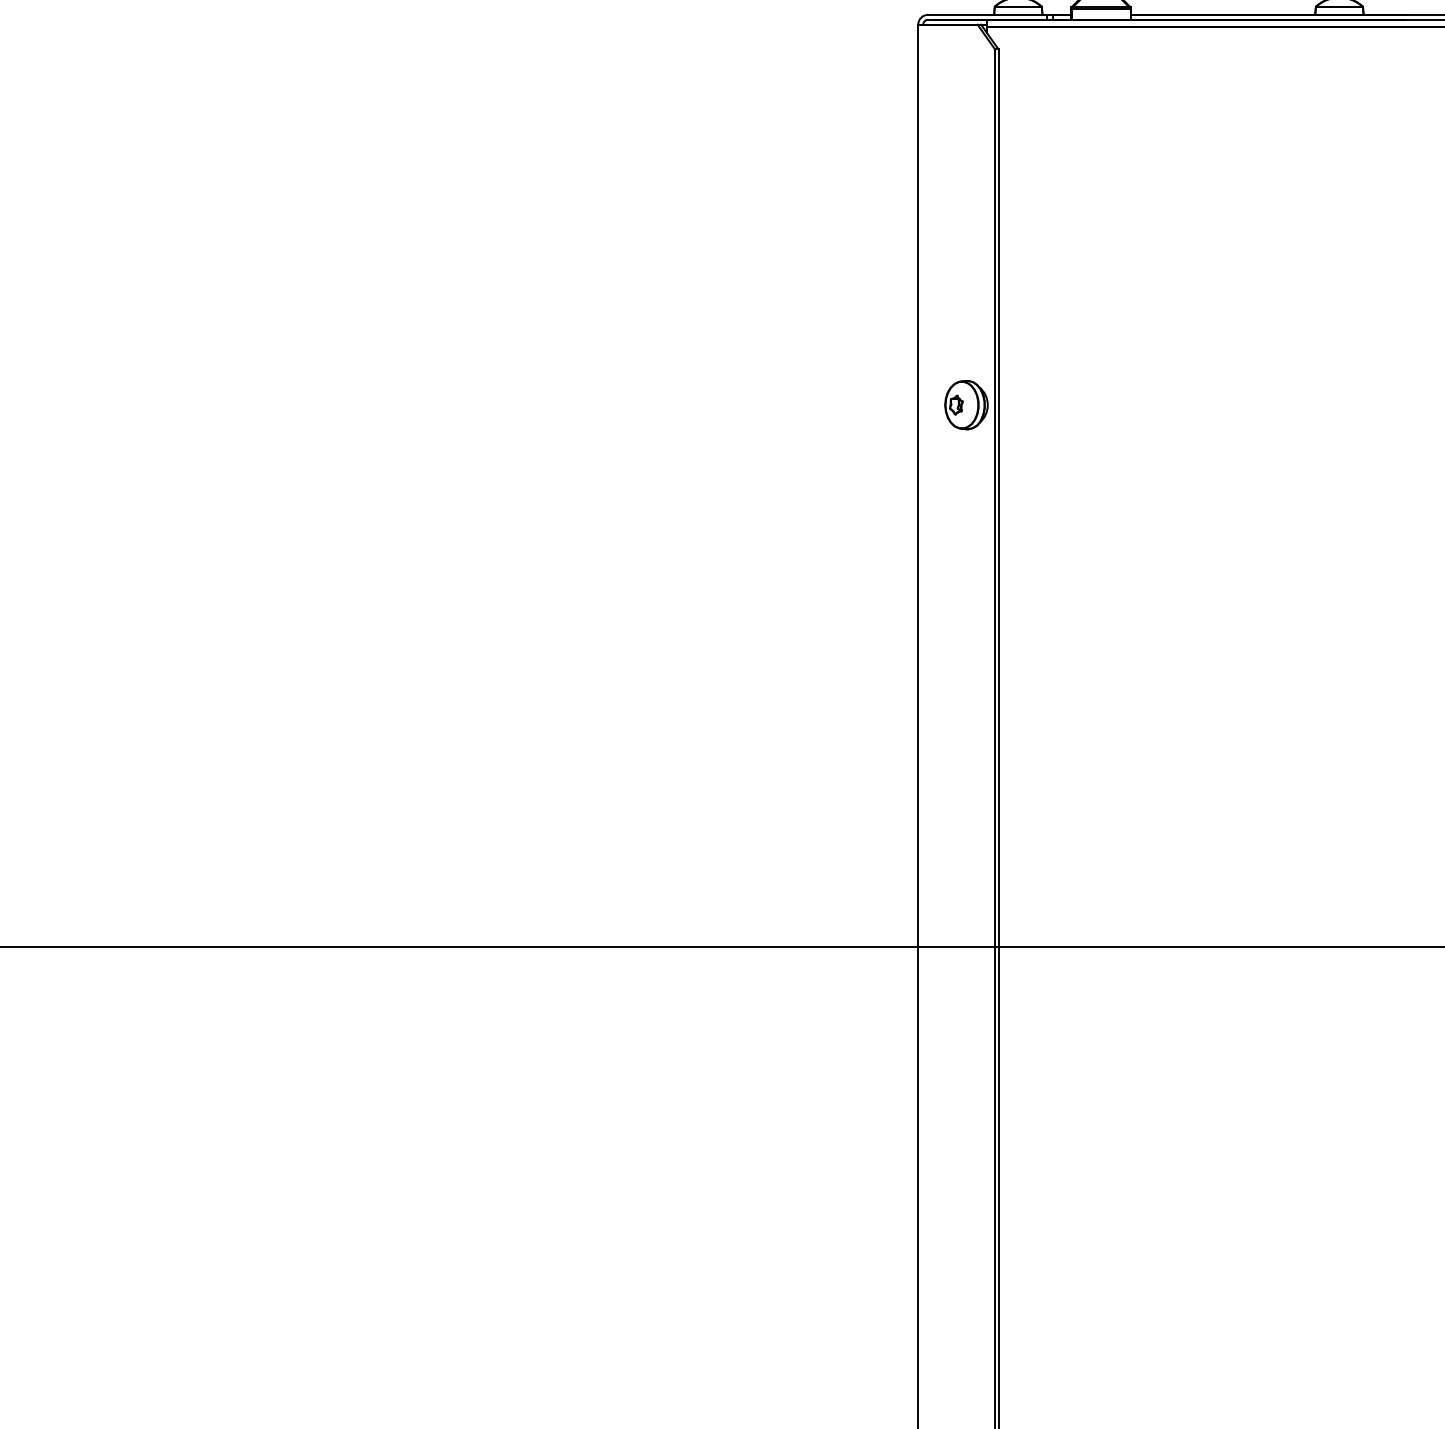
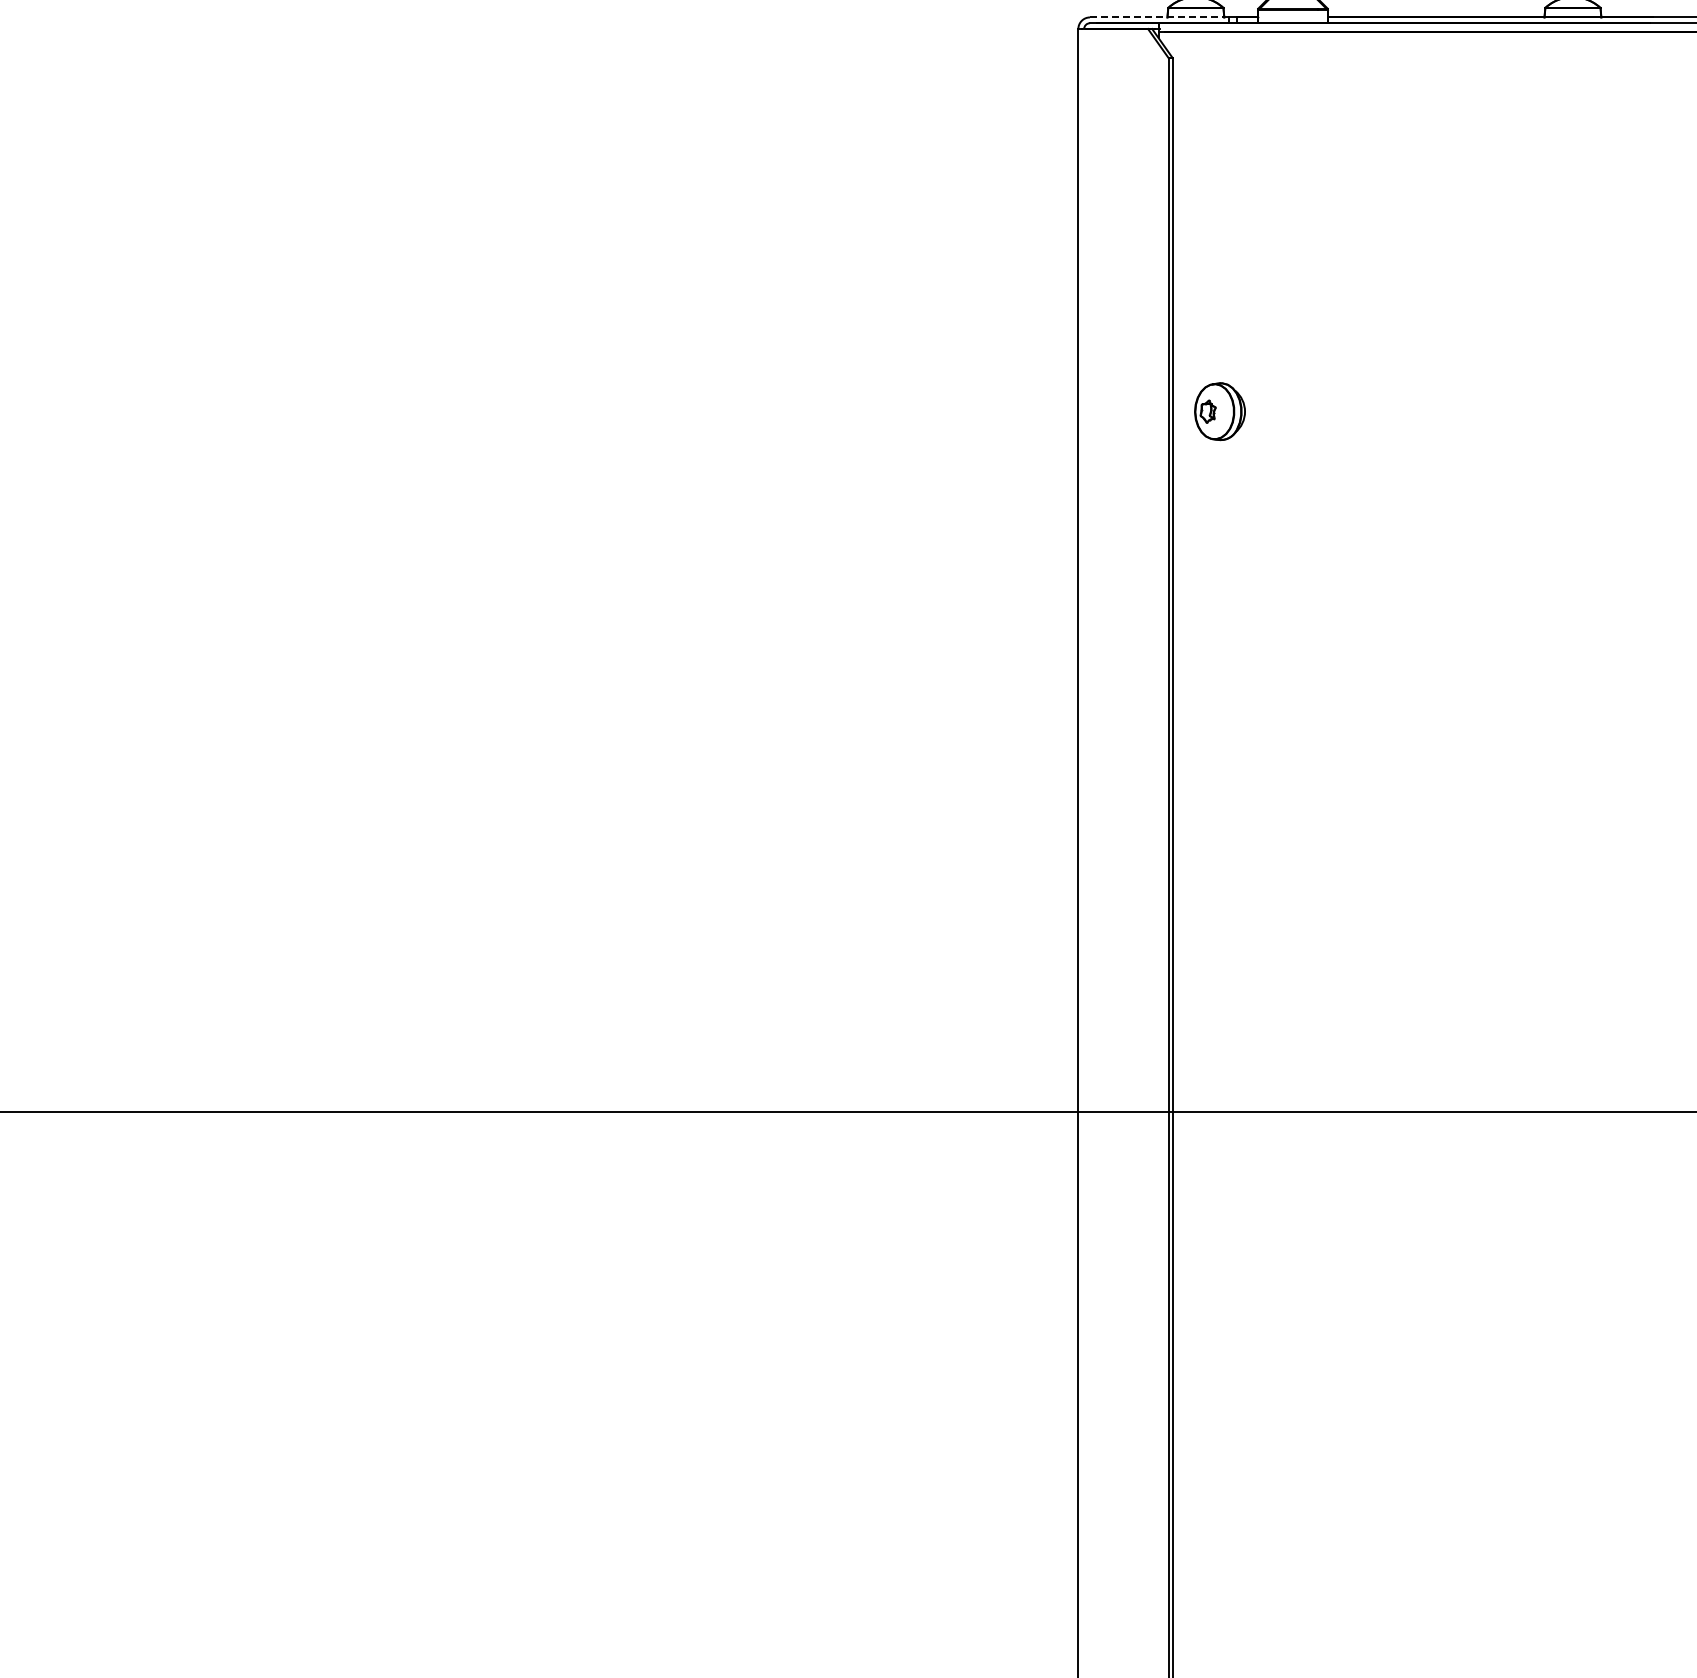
line: (987, 14) -> (1159, 17), solid -> dashed
part: (966, 404) -> (1219, 411), moved

